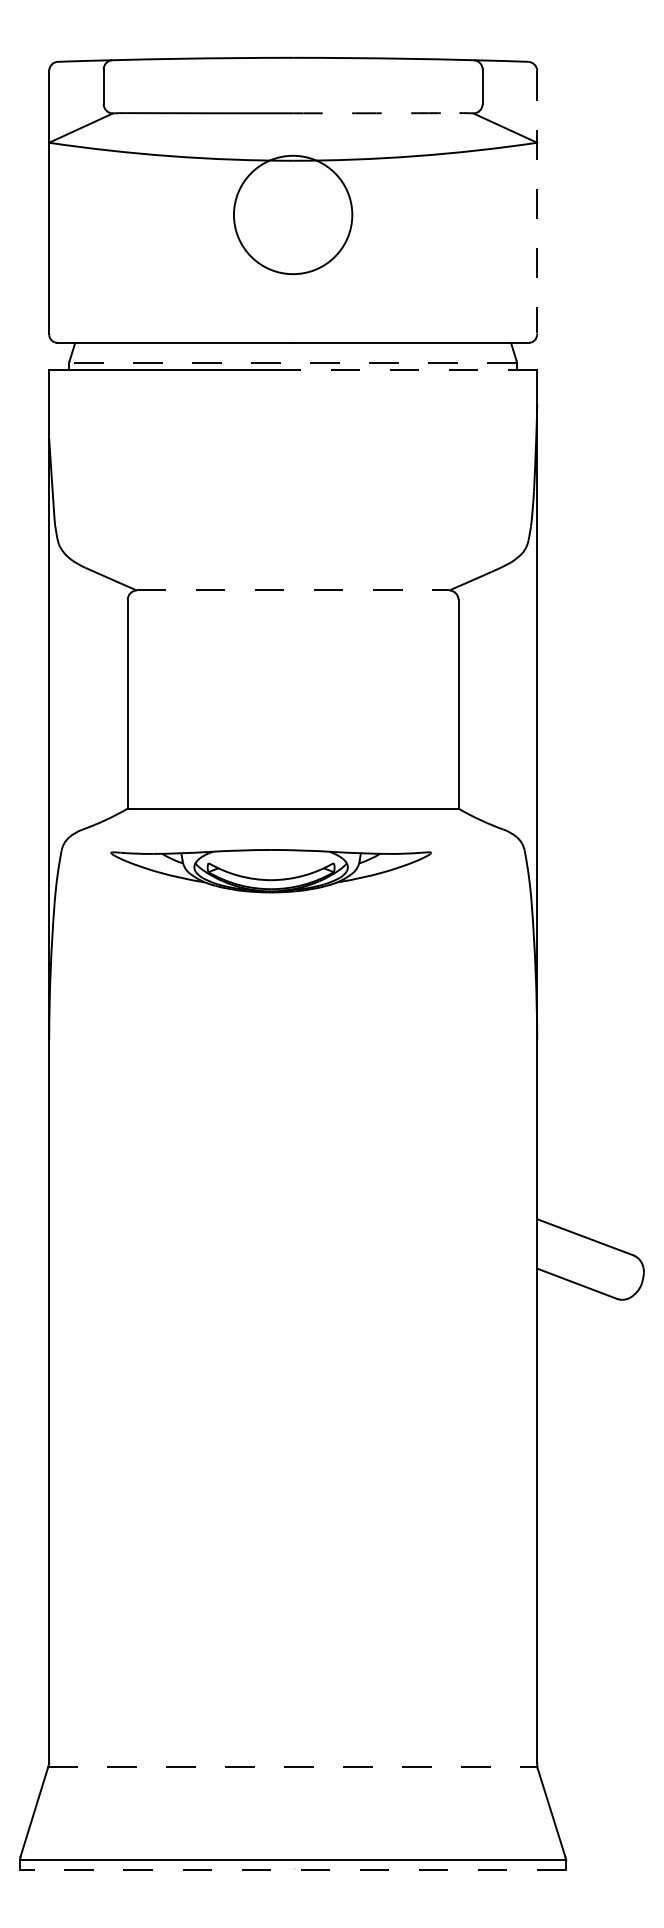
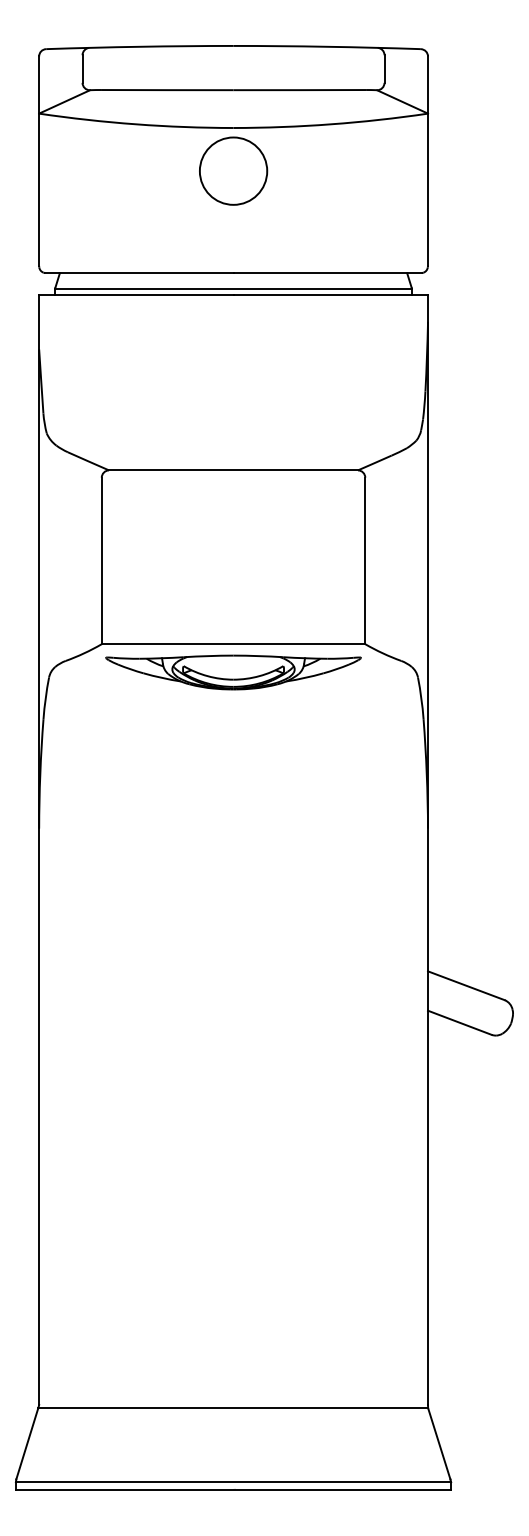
arc: (376, 113) -> (299, 90), dashed -> solid
line: (537, 202) -> (428, 161), dashed -> solid
circle: (292, 214) -> (233, 170), size x0.71
line: (293, 362) -> (233, 288), dashed -> solid
line: (414, 370) -> (330, 295), dashed -> solid
line: (293, 590) -> (233, 470), dashed -> solid
part: (270, 871) -> (233, 672), moved
line: (292, 1767) -> (233, 1408), dashed -> solid
line: (292, 1870) -> (233, 1490), dashed -> solid

